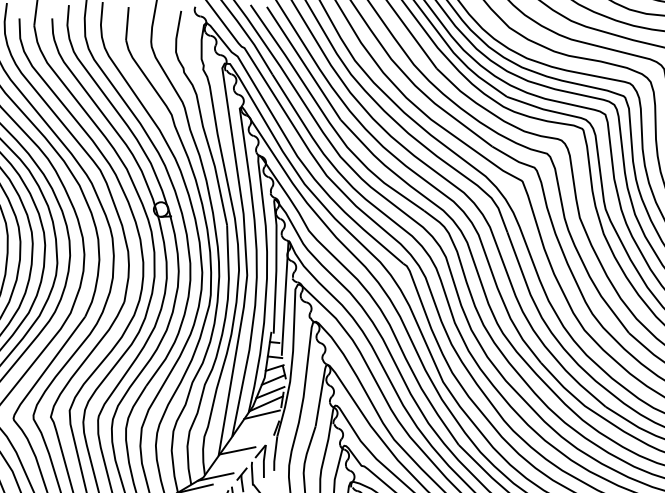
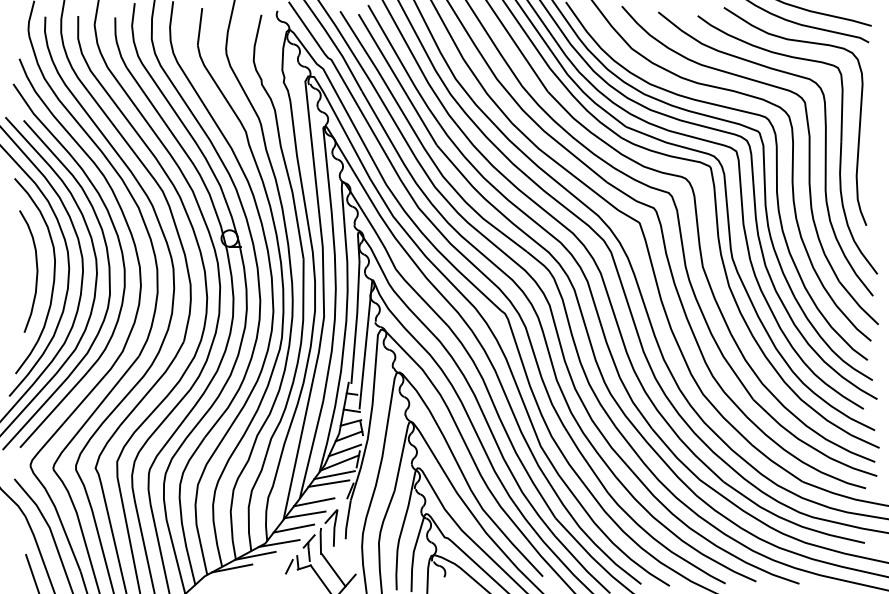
line: (257, 422) -> (328, 483), added
line: (245, 439) -> (314, 502), added
line: (227, 463) -> (293, 528), added

